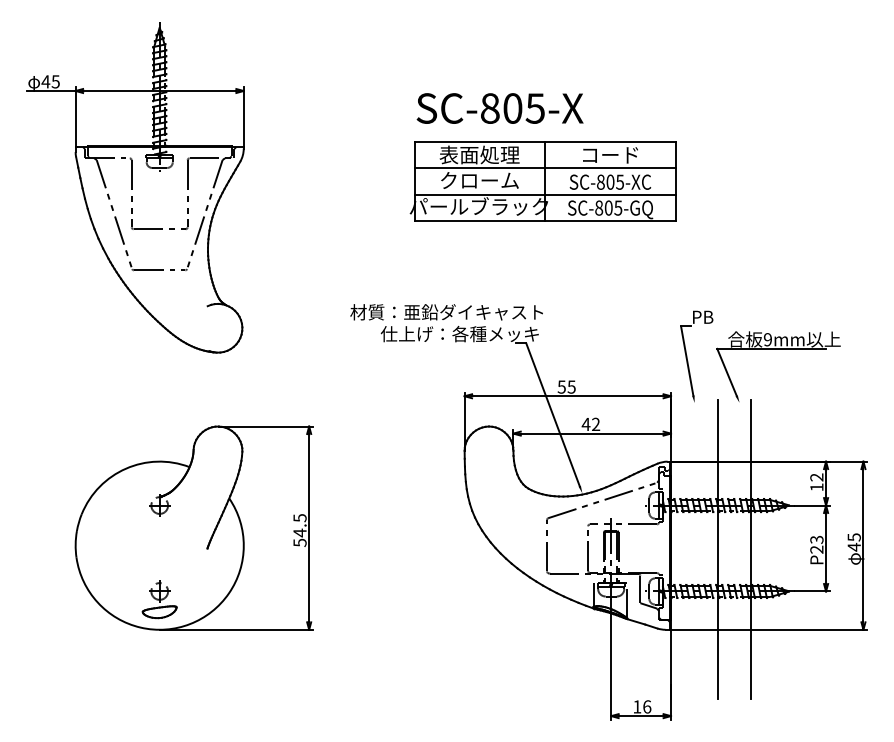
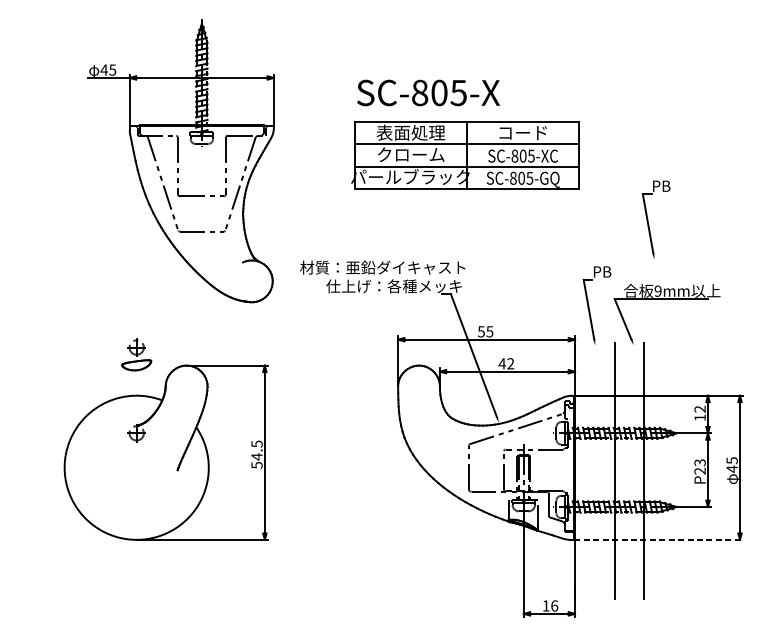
part: (135, 187) -> (181, 160), moved
part: (756, 256) -> (648, 219), added
part: (159, 599) -> (136, 354), moved
line: (769, 629) -> (659, 539), solid -> dashed

